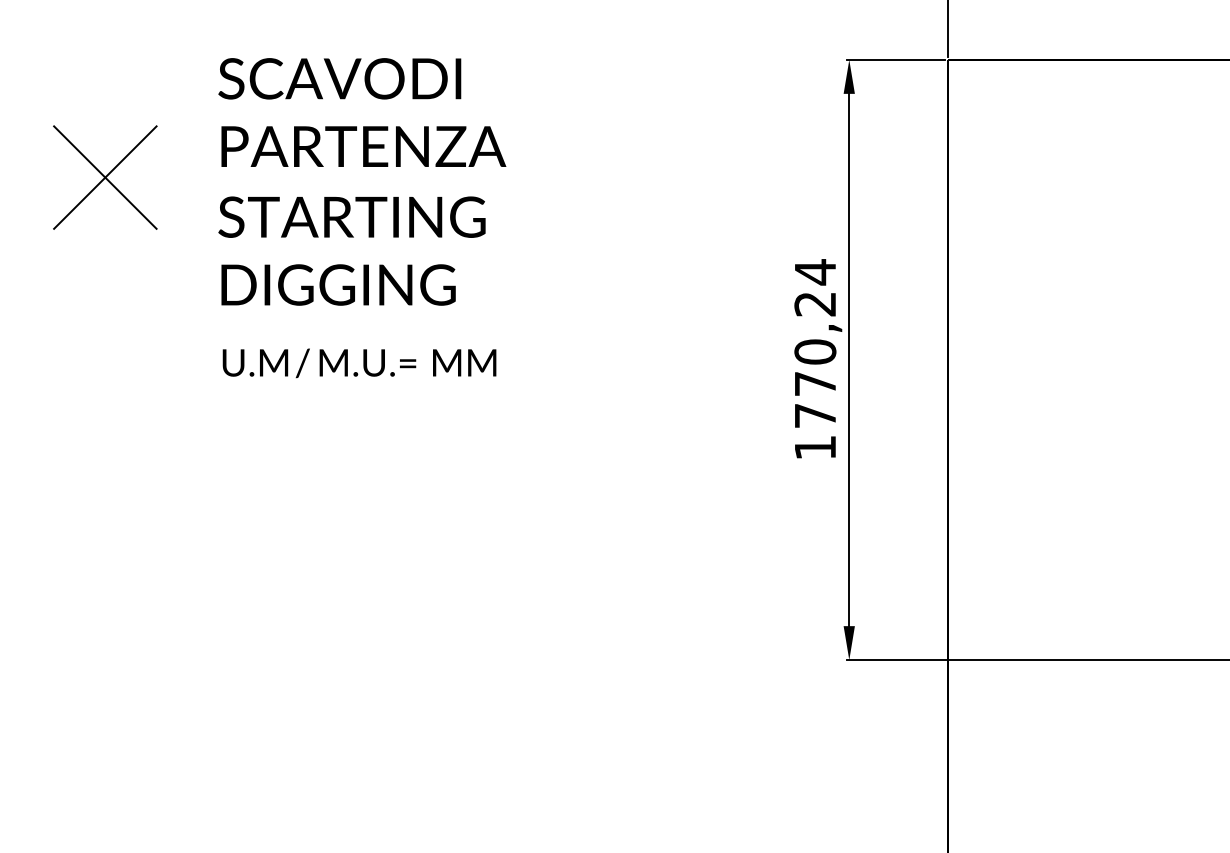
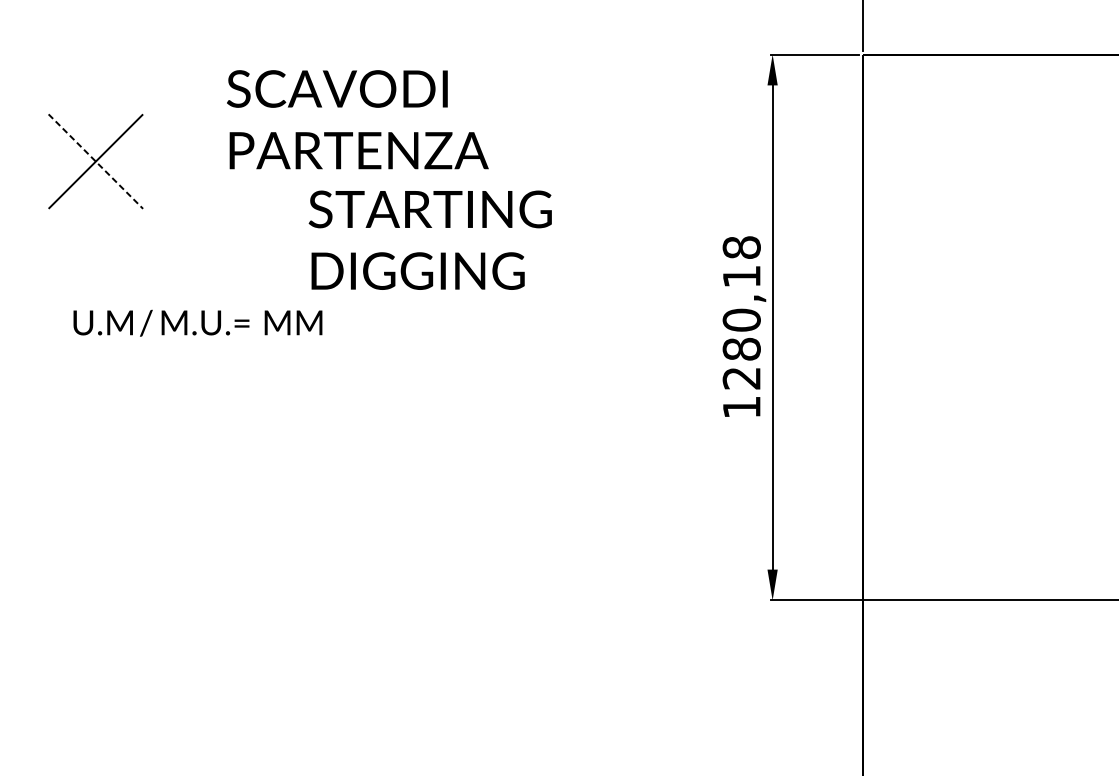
text: (362, 112) -> (358, 119), moved
line: (105, 177) -> (96, 161), solid -> dashed
text: (351, 250) -> (429, 239), moved
text: (815, 343) -> (741, 312), 1770,24 -> 1280,18
text: (359, 363) -> (197, 323), moved

